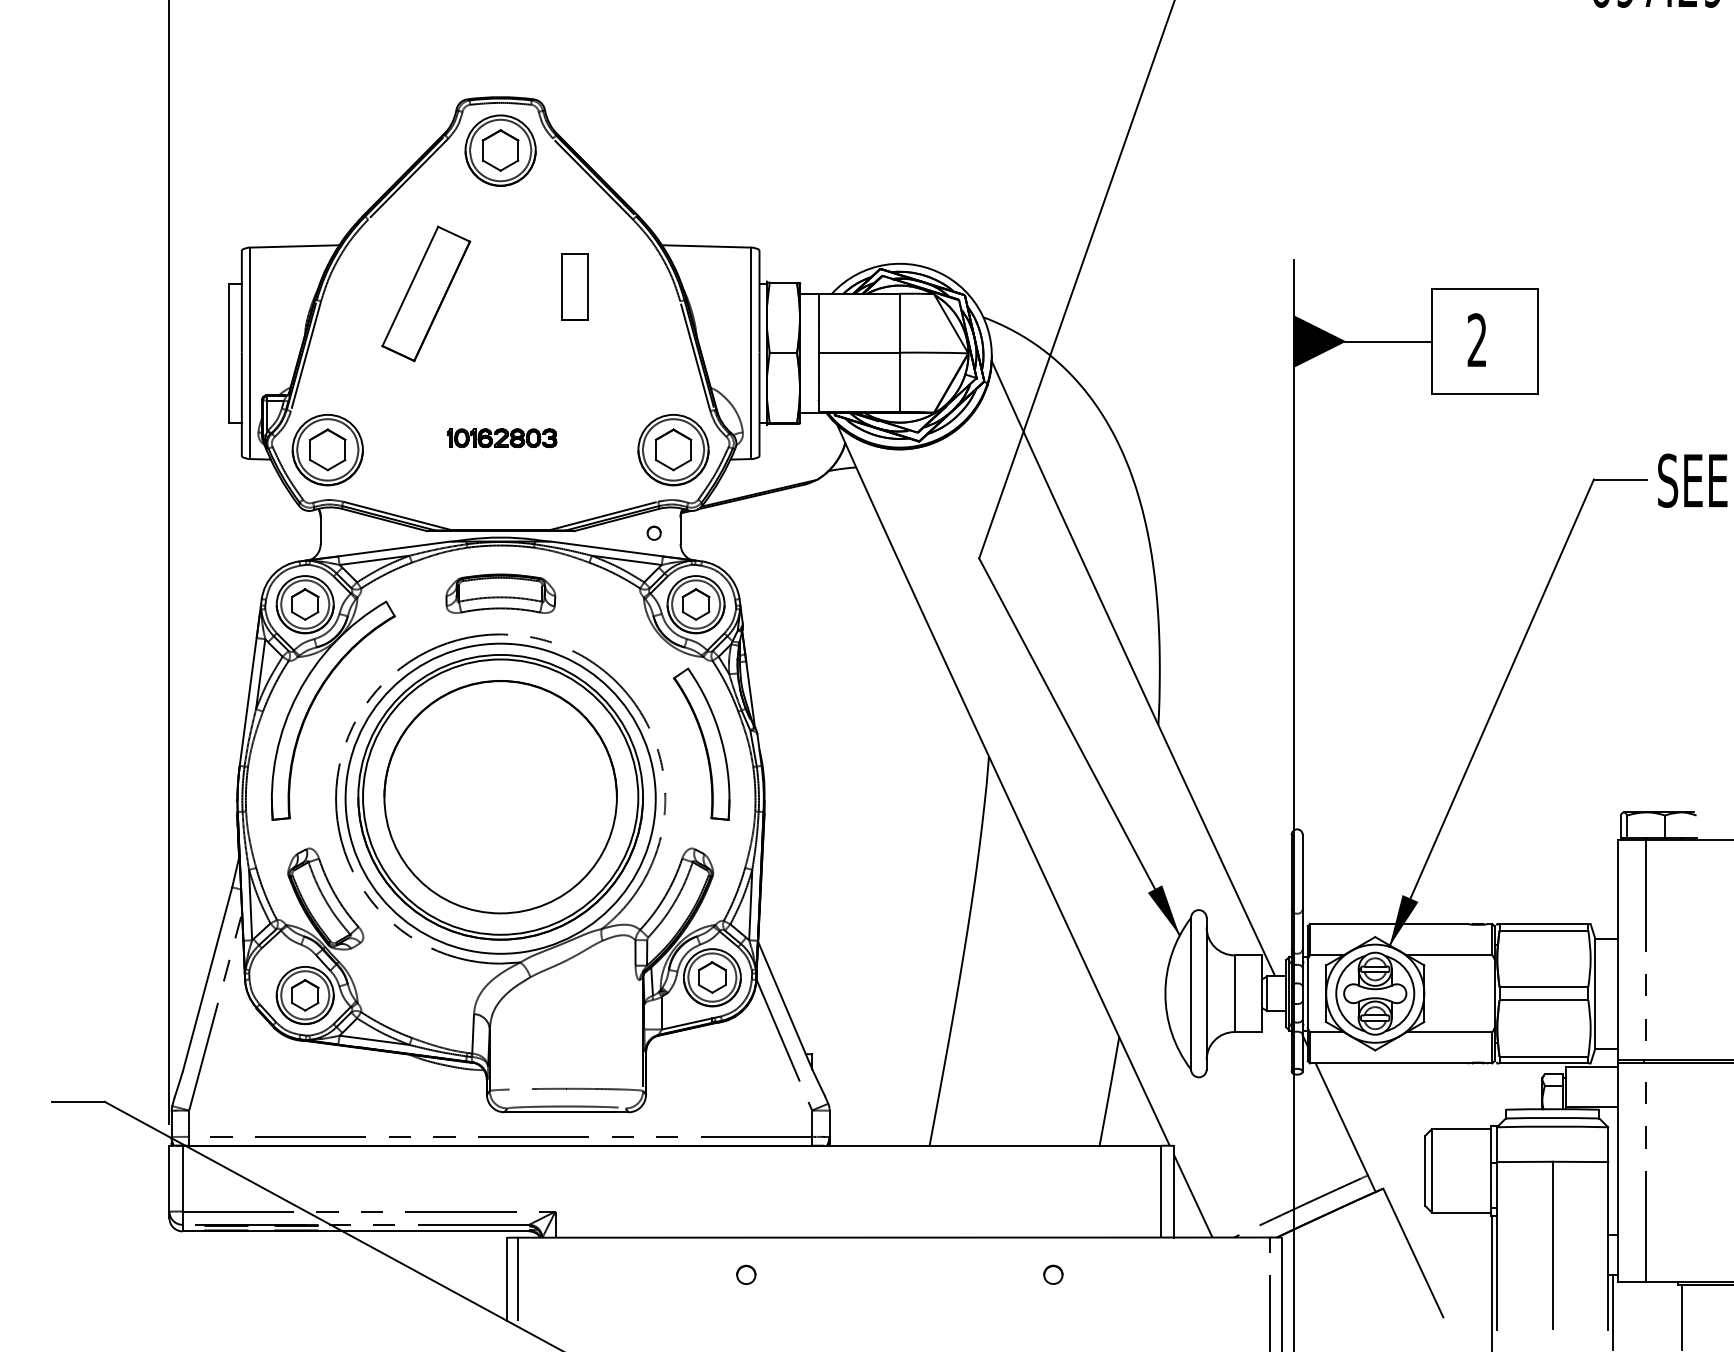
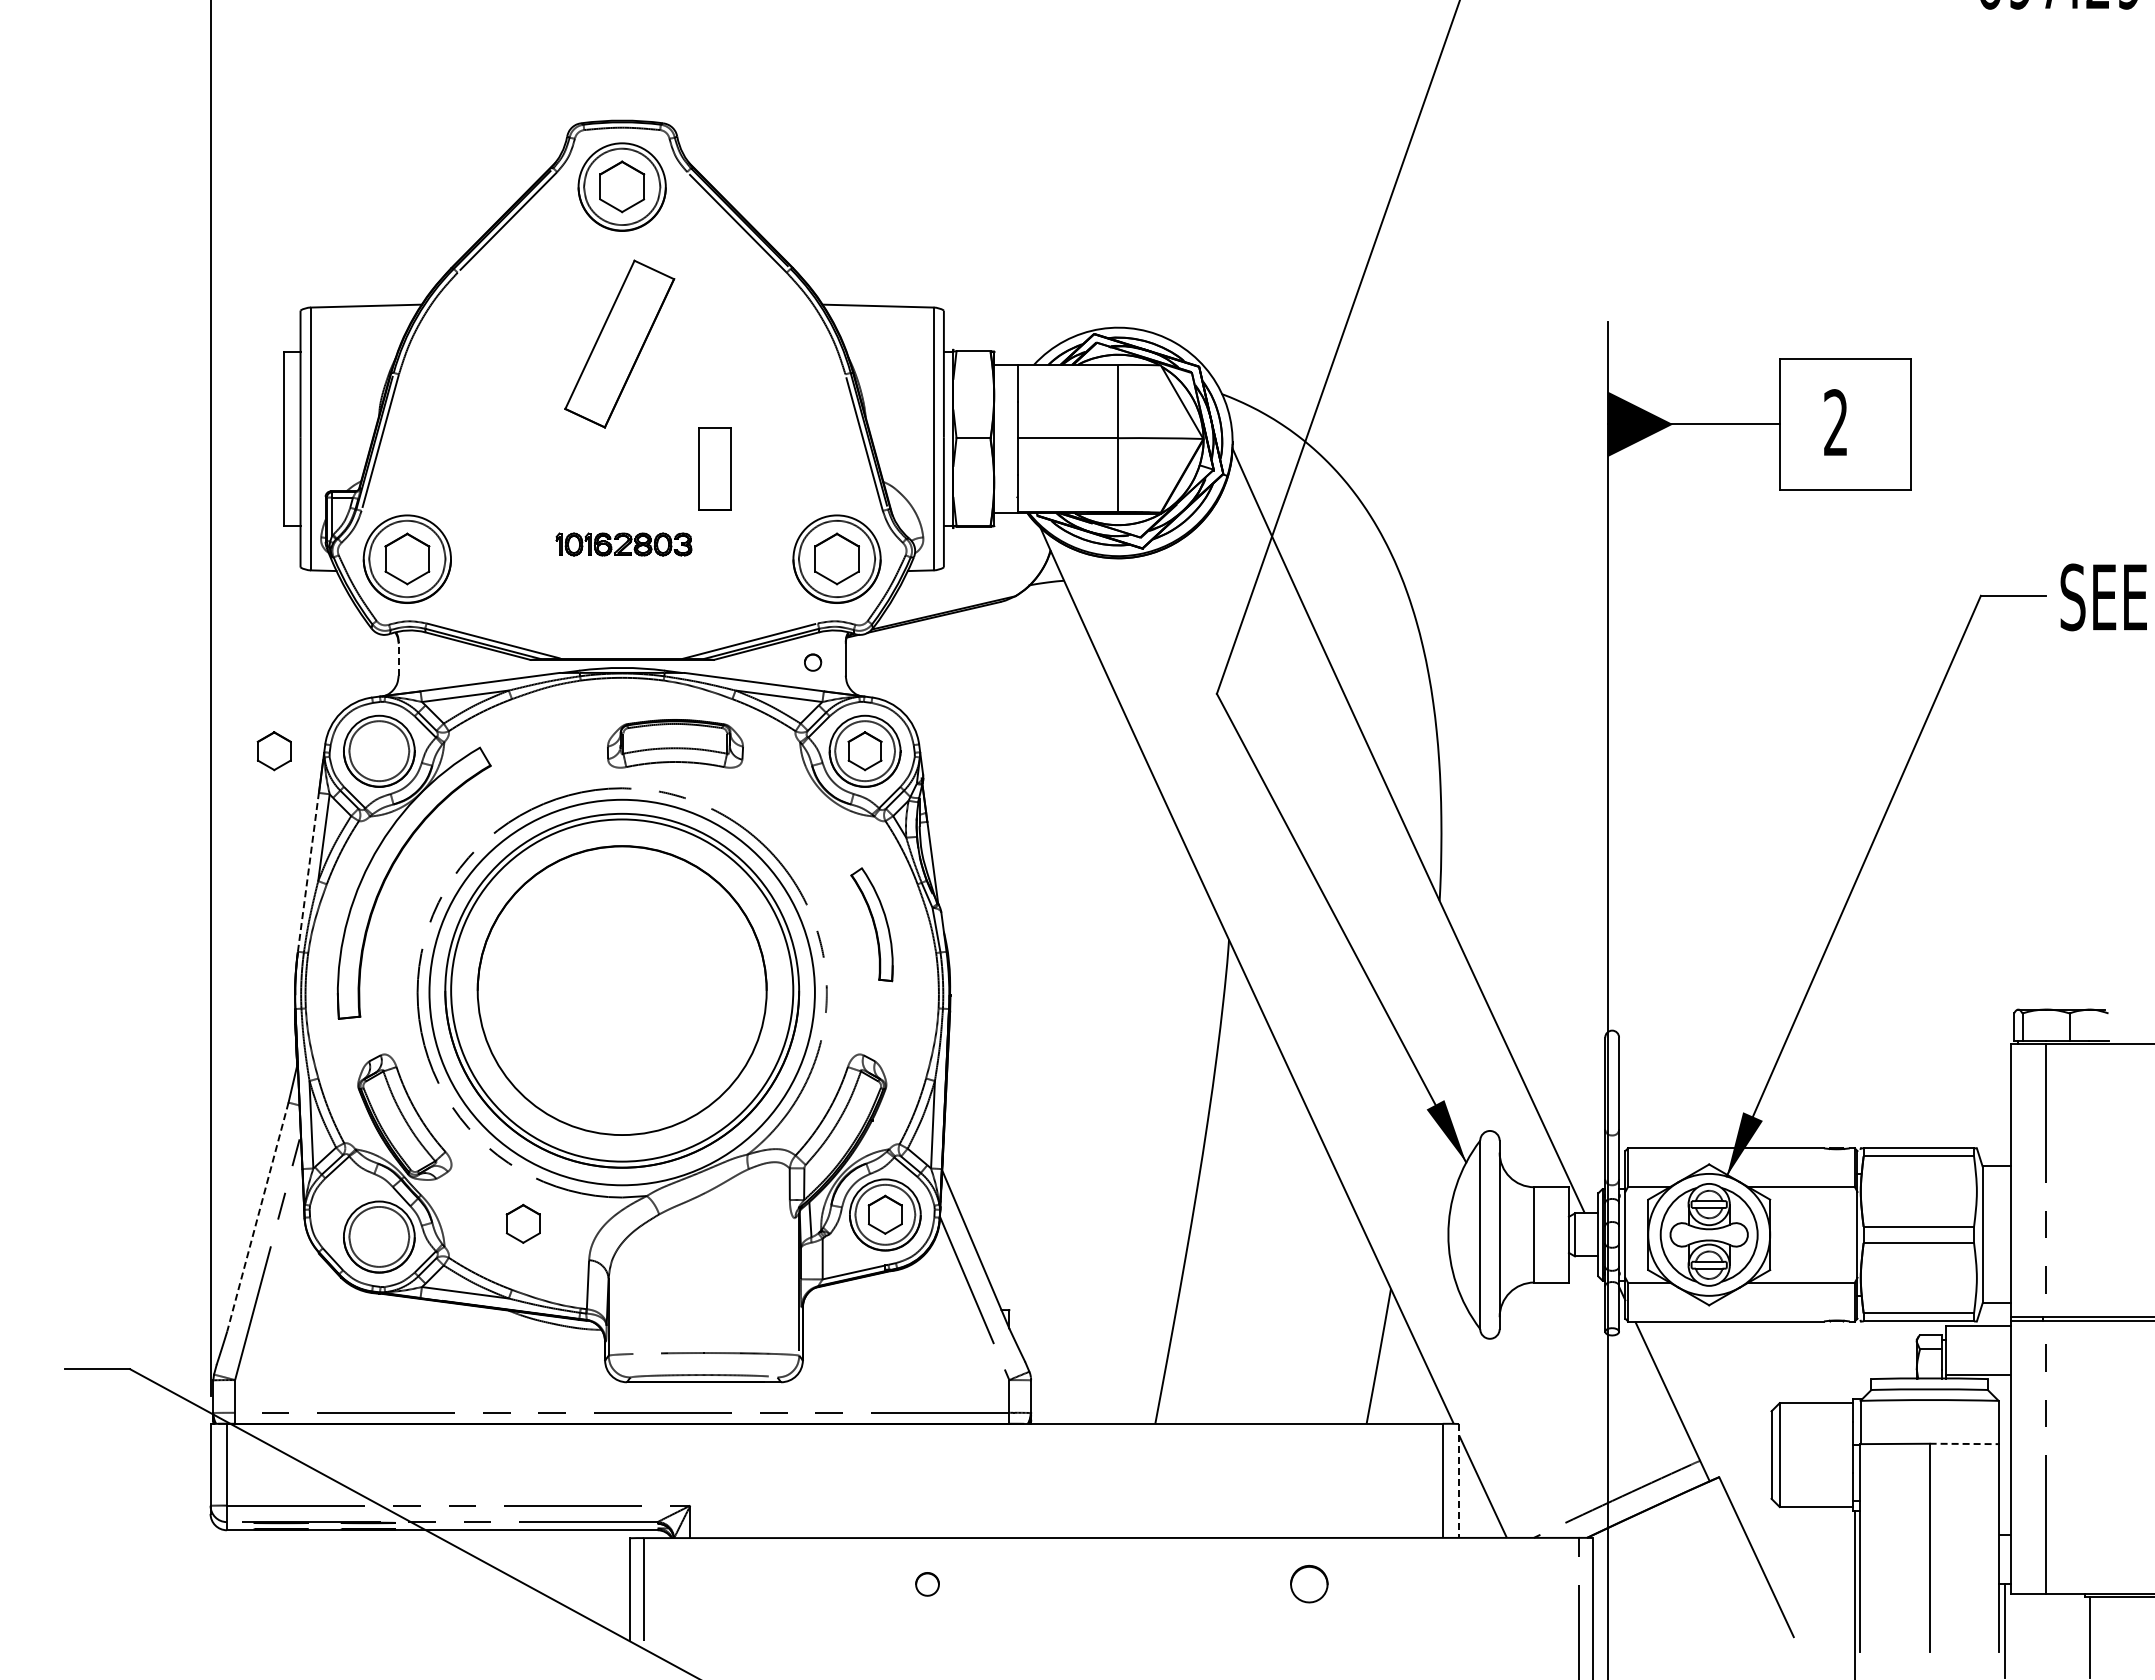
part: (574, 286) -> (714, 468), moved
part: (426, 293) -> (619, 343), moved
line: (320, 529) -> (398, 658), solid -> dashed
part: (500, 593) -> (675, 743), moved
part: (304, 604) -> (273, 751), moved
line: (248, 701) -> (308, 871), solid -> dashed
part: (701, 743) -> (871, 924), size x0.6
line: (207, 979) -> (257, 1217), solid -> dashed
part: (304, 995) -> (522, 1223), moved
line: (1580, 1161) -> (1964, 1443), solid -> dashed
line: (1174, 1191) -> (1459, 1480), solid -> dashed
part: (1052, 1275) -> (1308, 1584), size x1.6

